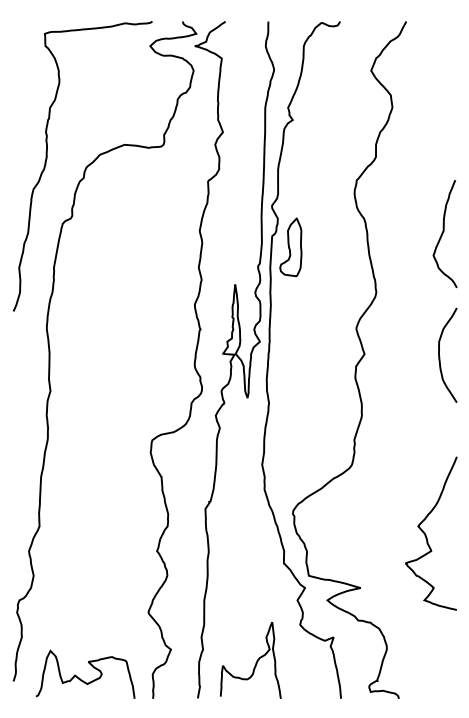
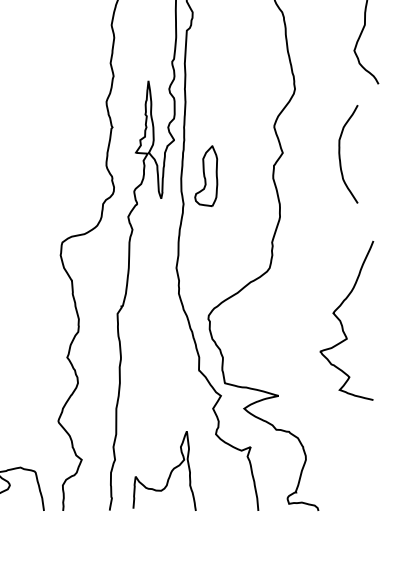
part: (290, 247) -> (205, 176), moved
curve: (440, 356) -> (340, 155), moved
curve: (426, 534) -> (341, 321), moved

